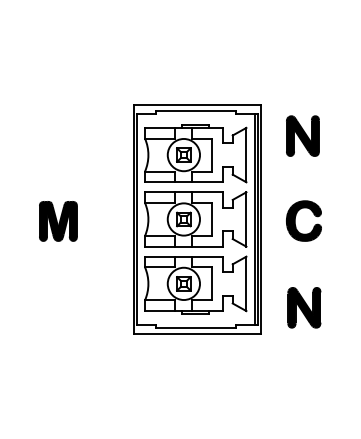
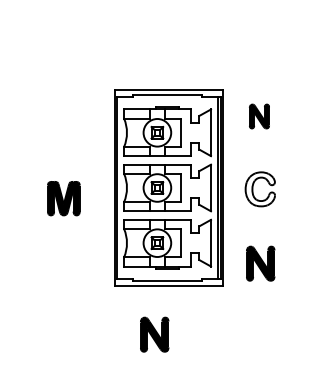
part: (303, 136) -> (259, 116), size x0.7
part: (57, 221) -> (63, 198), moved
fill: (304, 221) -> (260, 189), removed
part: (180, 390) -> (154, 334), added

